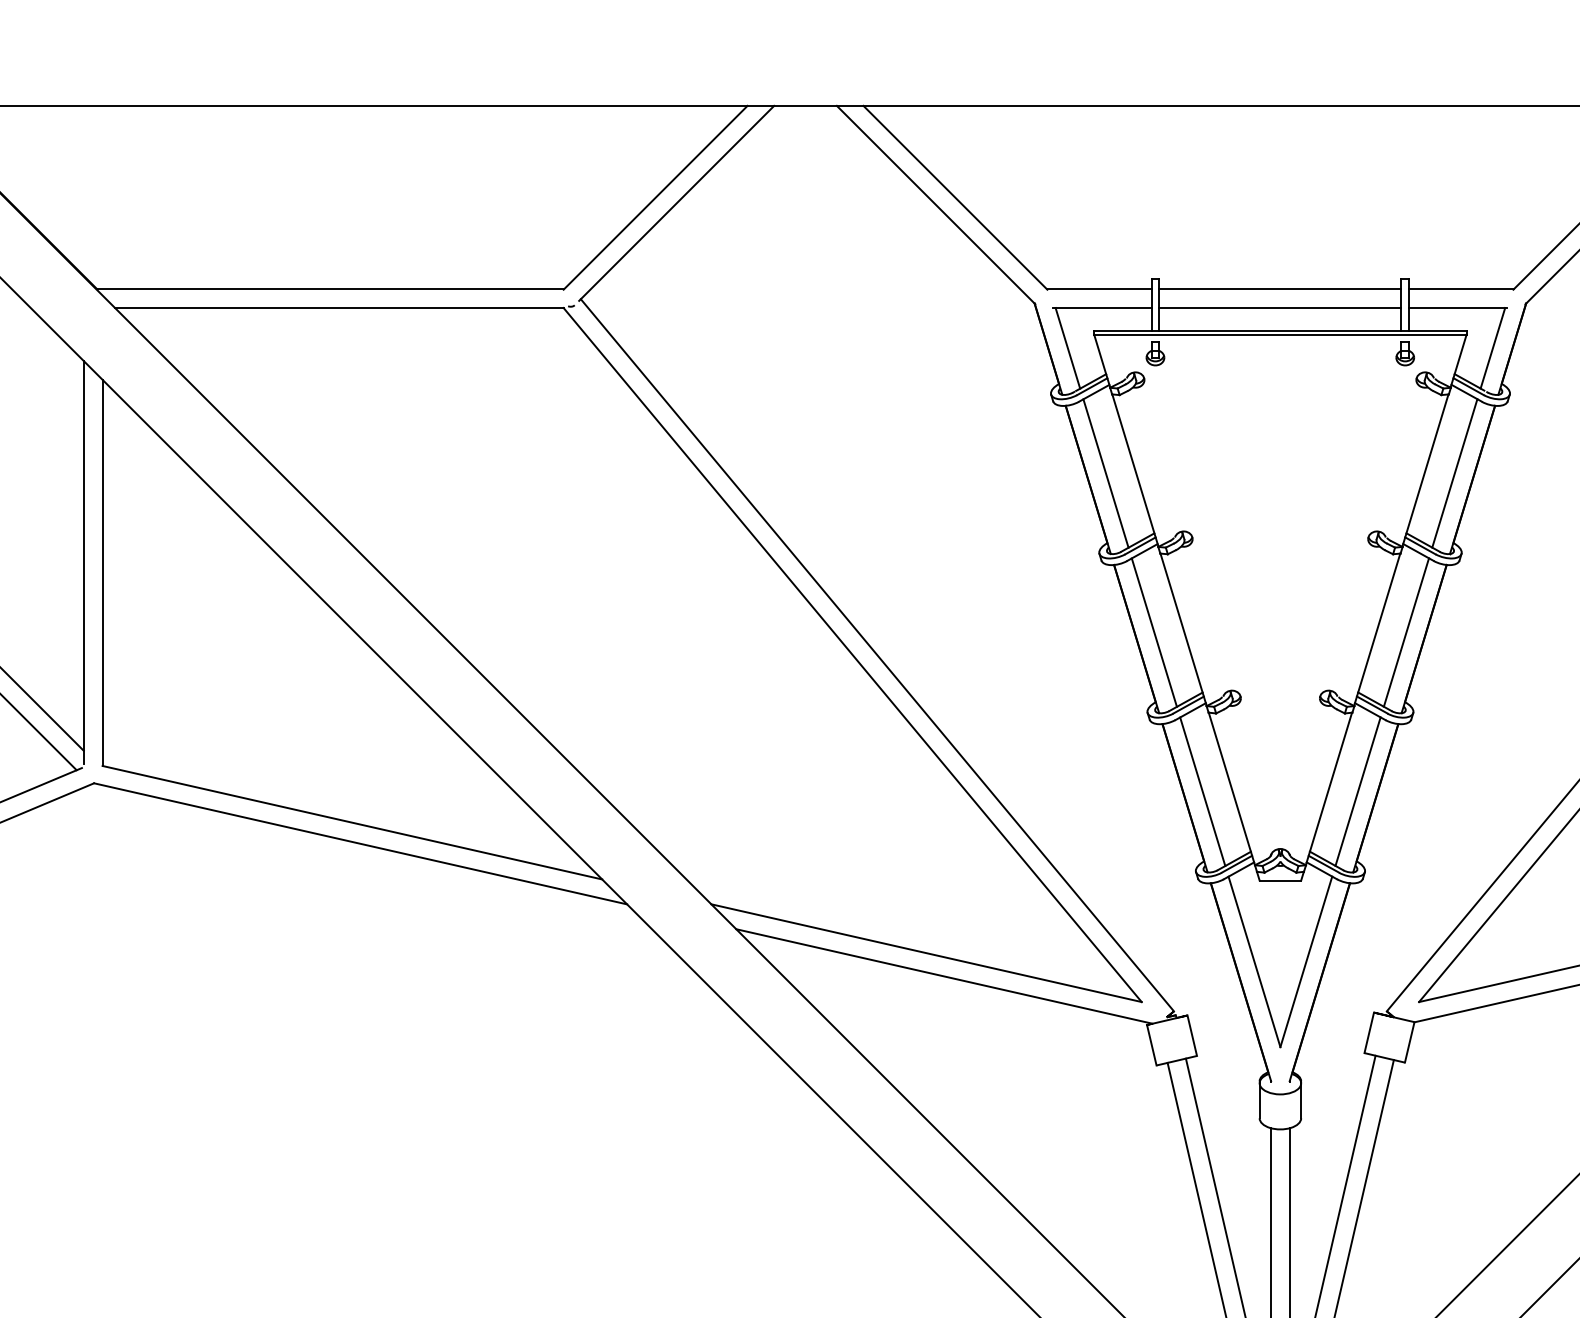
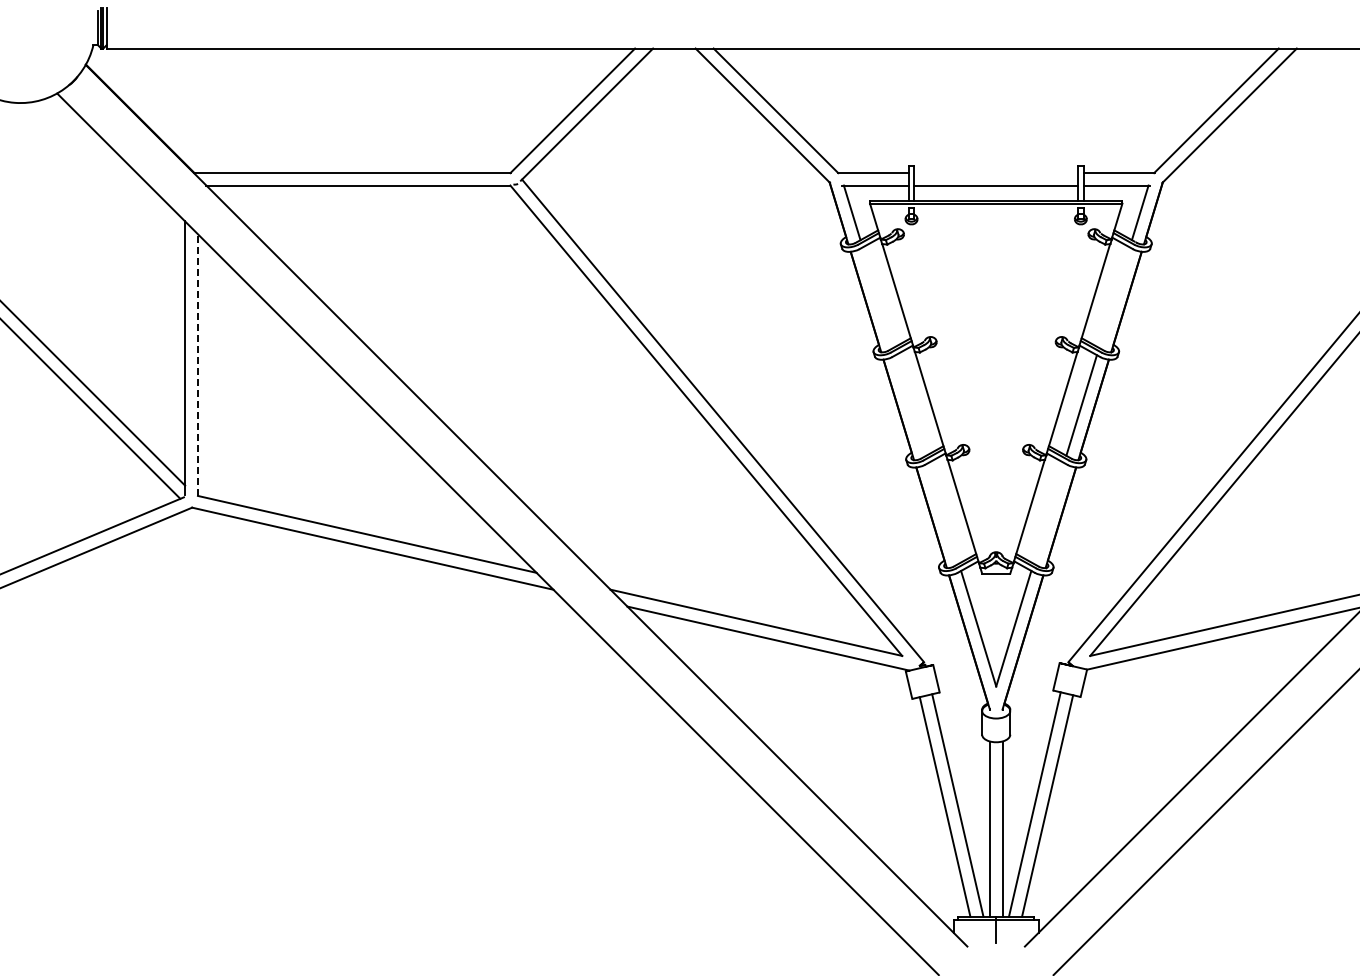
line: (1280, 288) -> (996, 172), removed
line: (1105, 473) -> (877, 297), removed
line: (1454, 473) -> (1114, 297), removed
line: (101, 573) -> (197, 365), solid -> dashed
line: (1153, 632) -> (910, 405), removed
line: (1202, 791) -> (943, 513), removed
line: (1357, 791) -> (1048, 513), removed

